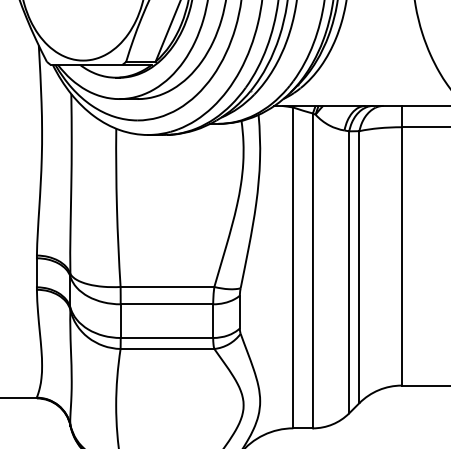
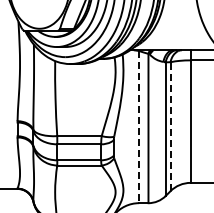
line: (359, 266) -> (170, 126), solid -> dashed
line: (294, 268) -> (139, 127), solid -> dashed

